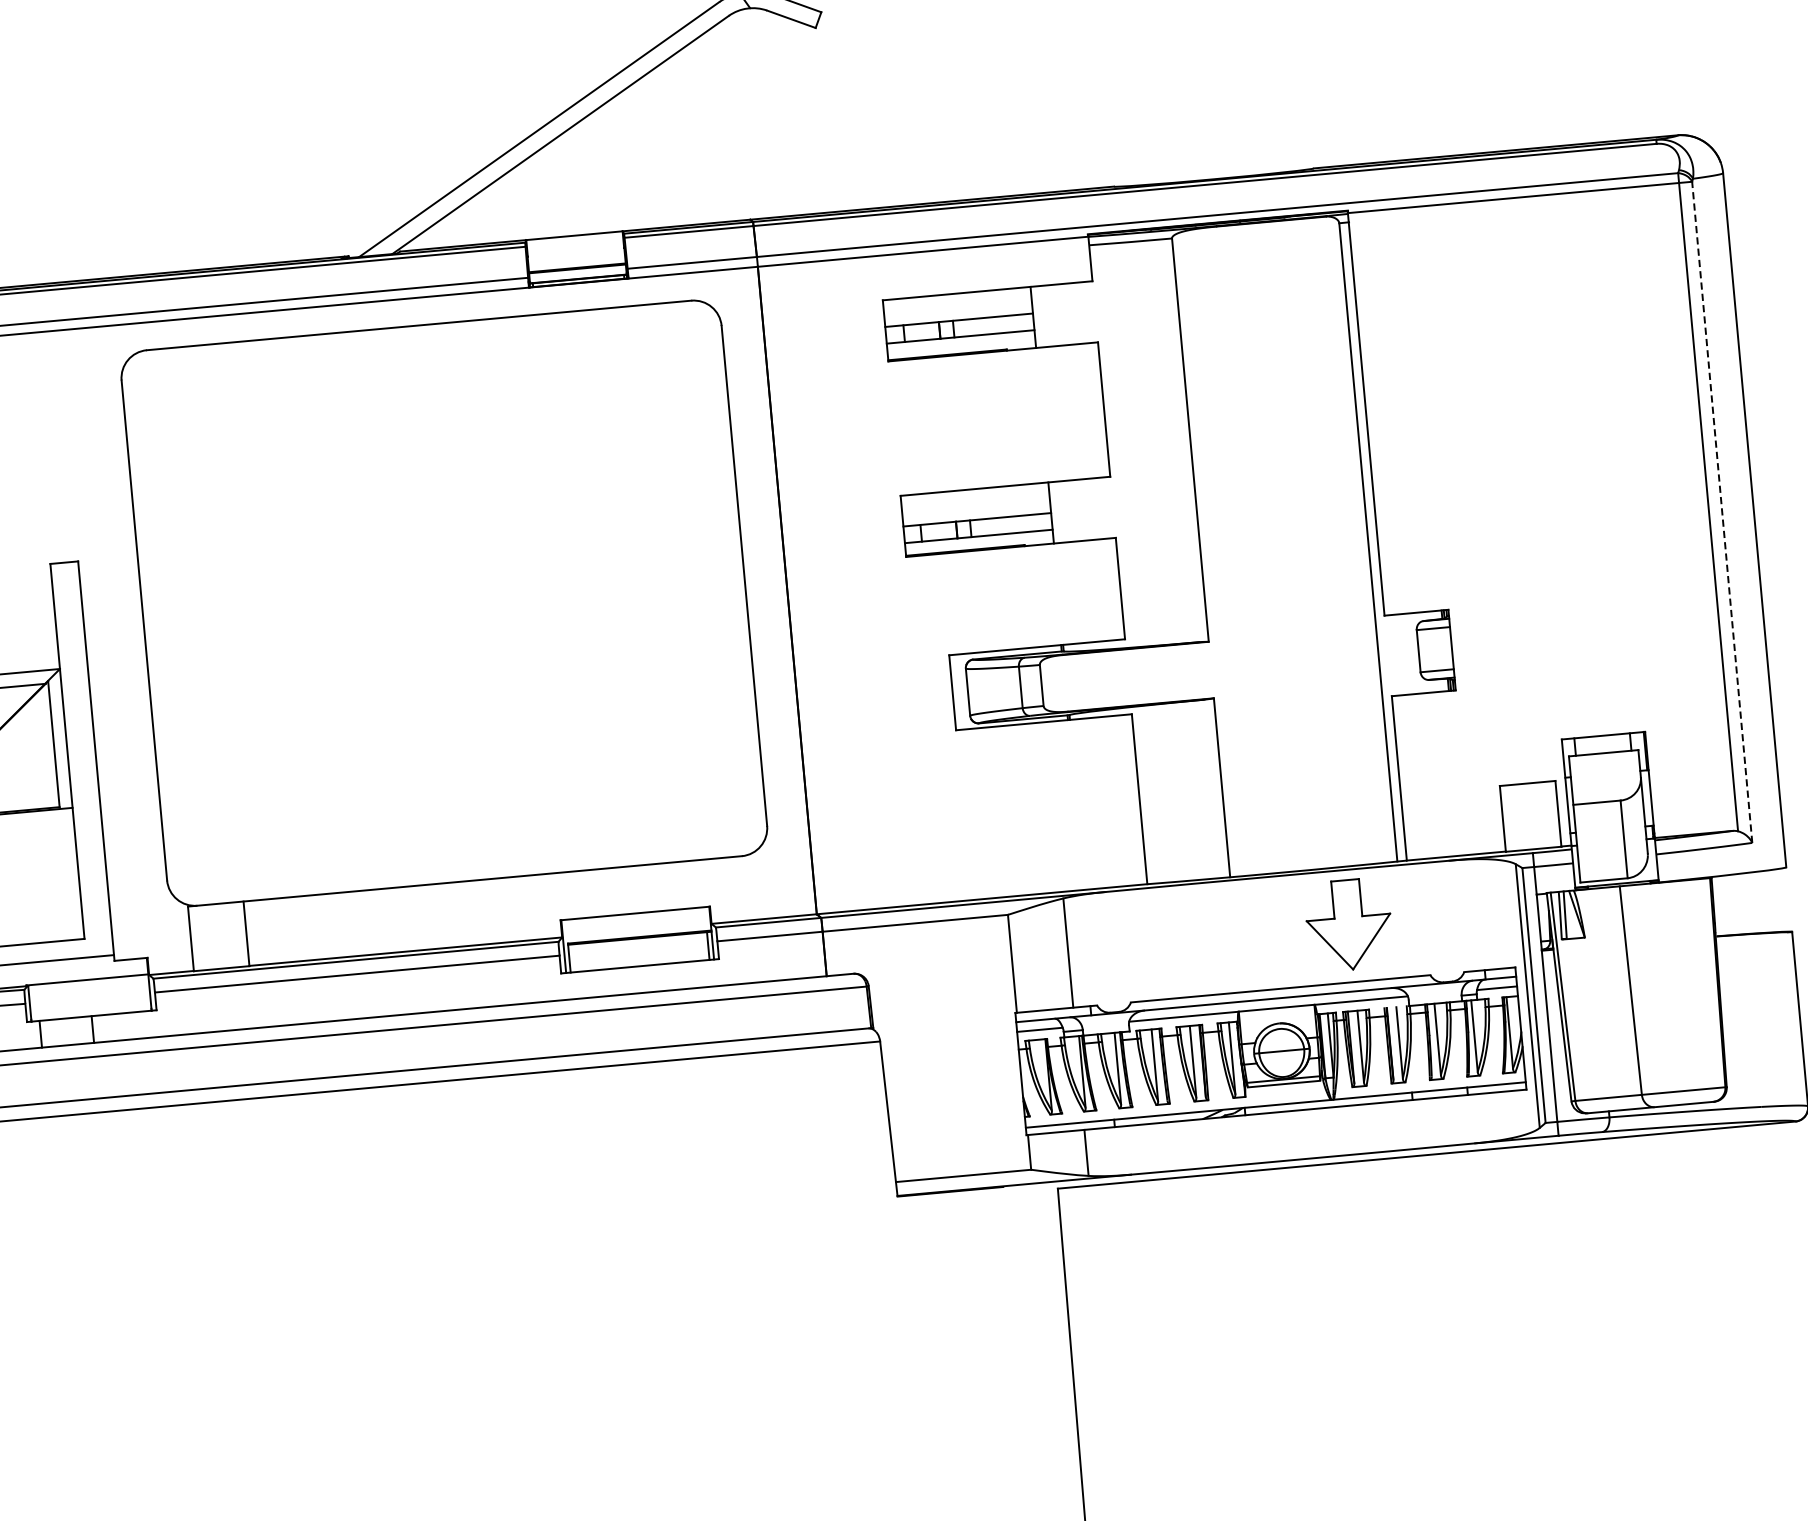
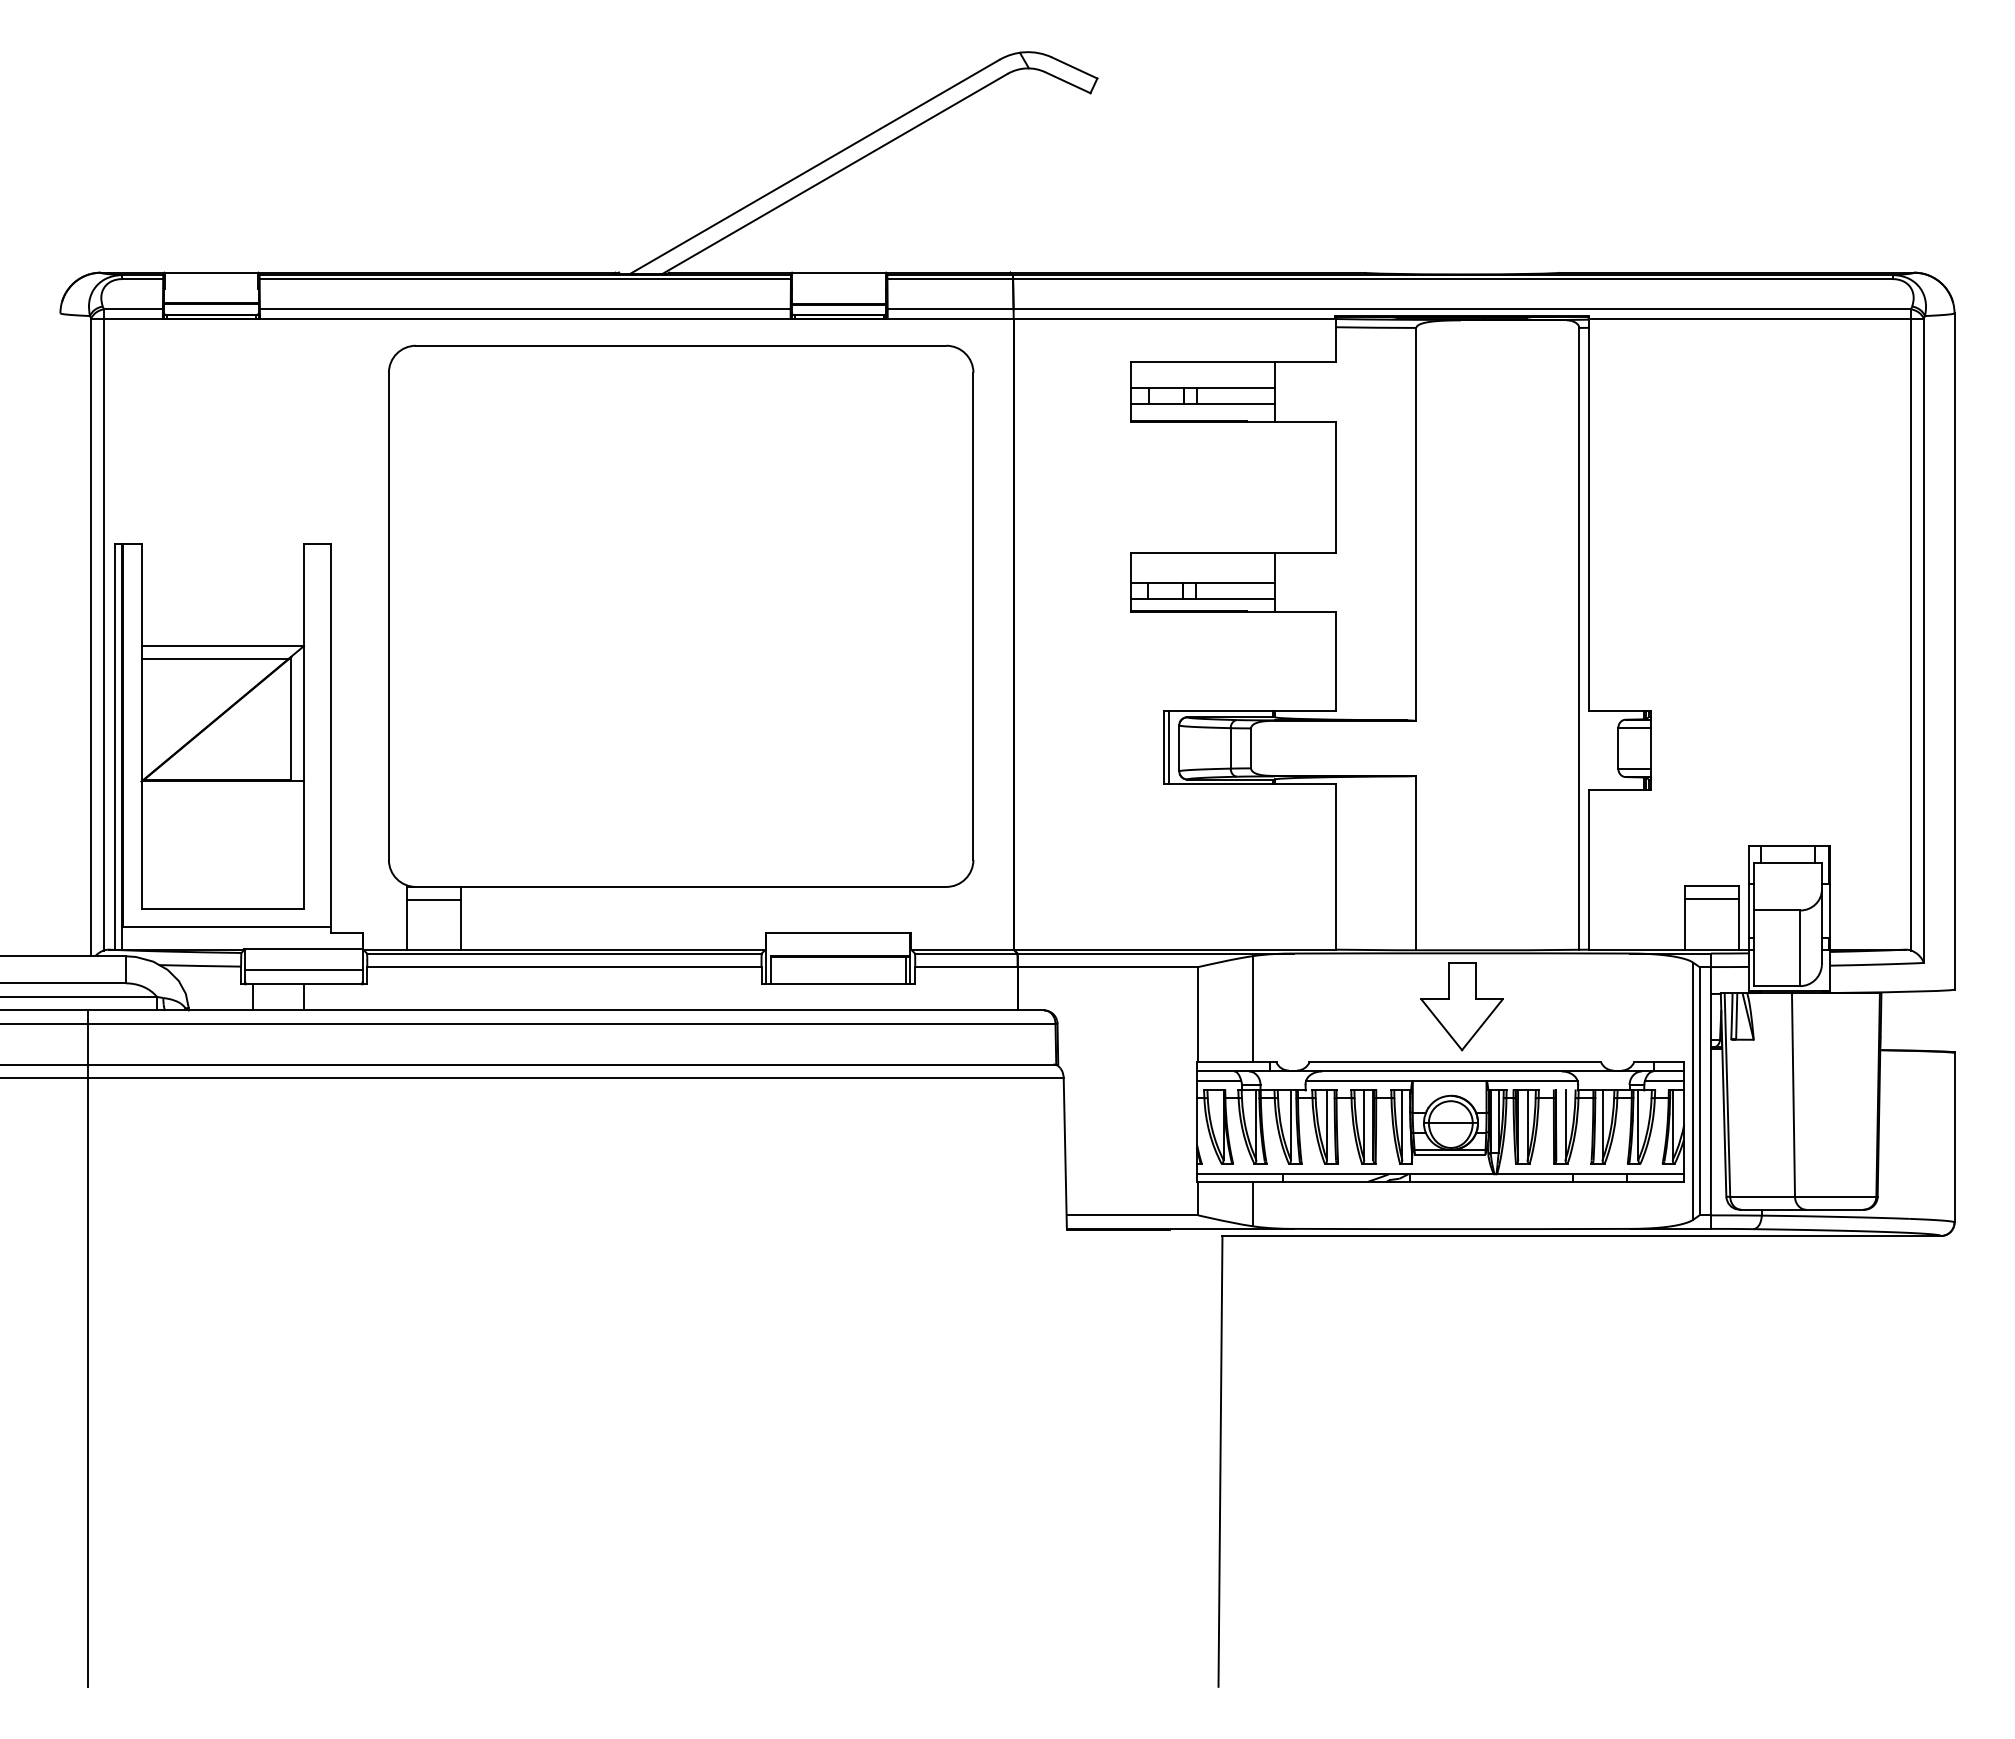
line: (1721, 511) -> (1923, 640), dashed -> solid
line: (957, 692) -> (1169, 747), added
line: (1528, 797) -> (1711, 899), added
line: (216, 918) -> (433, 900), added
part: (1348, 924) -> (1461, 1006), moved
line: (89, 1002) -> (303, 970), added

